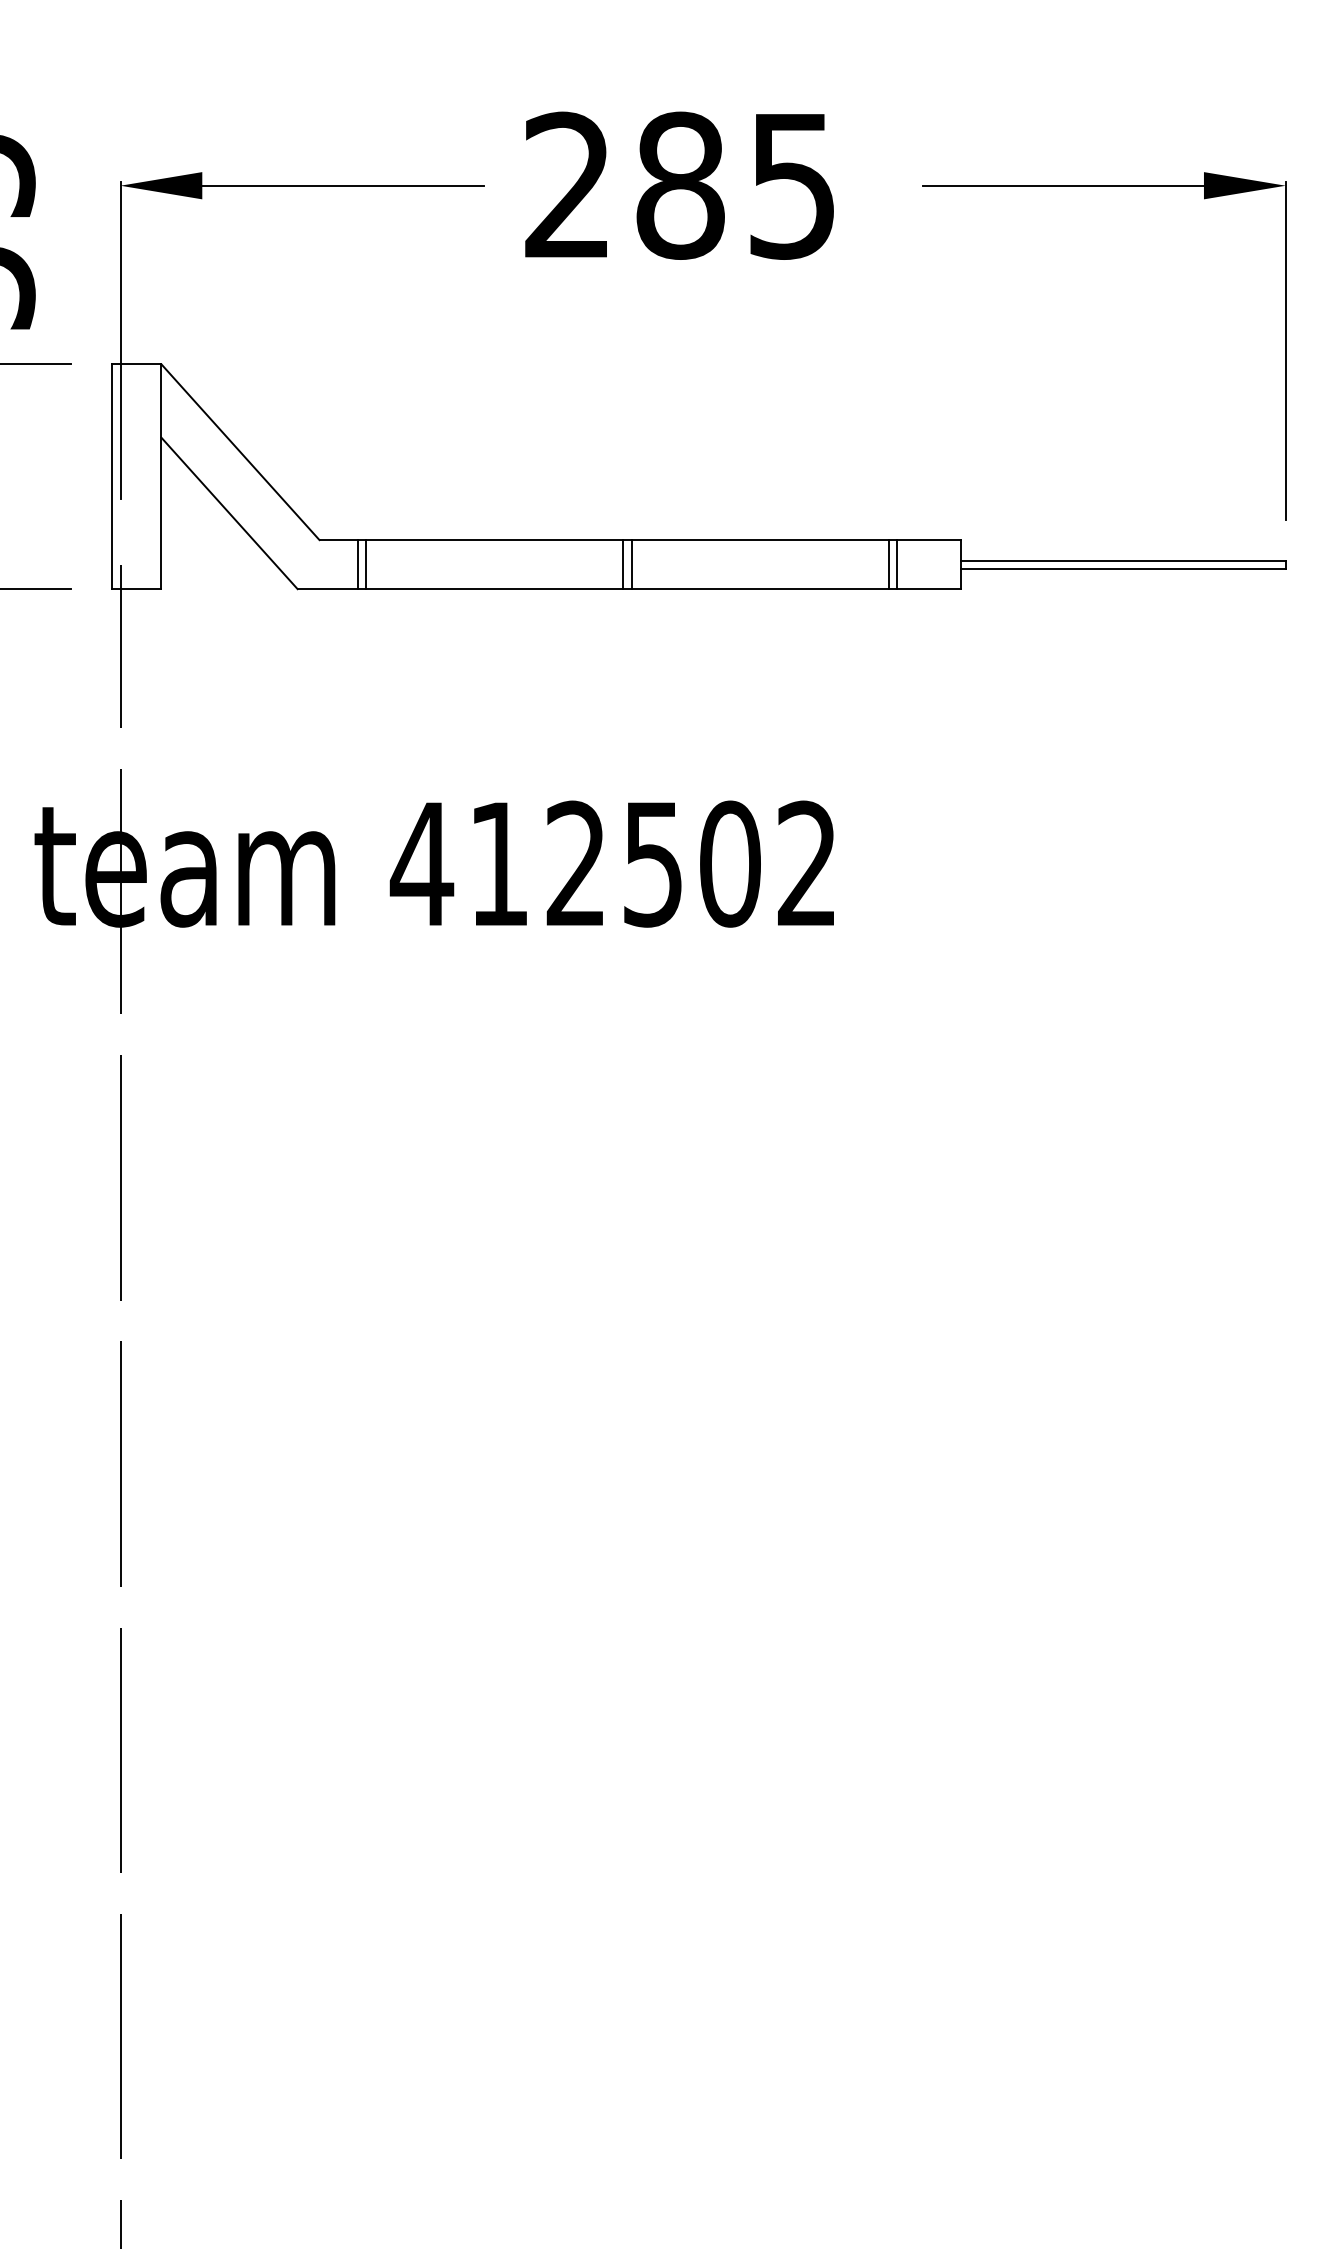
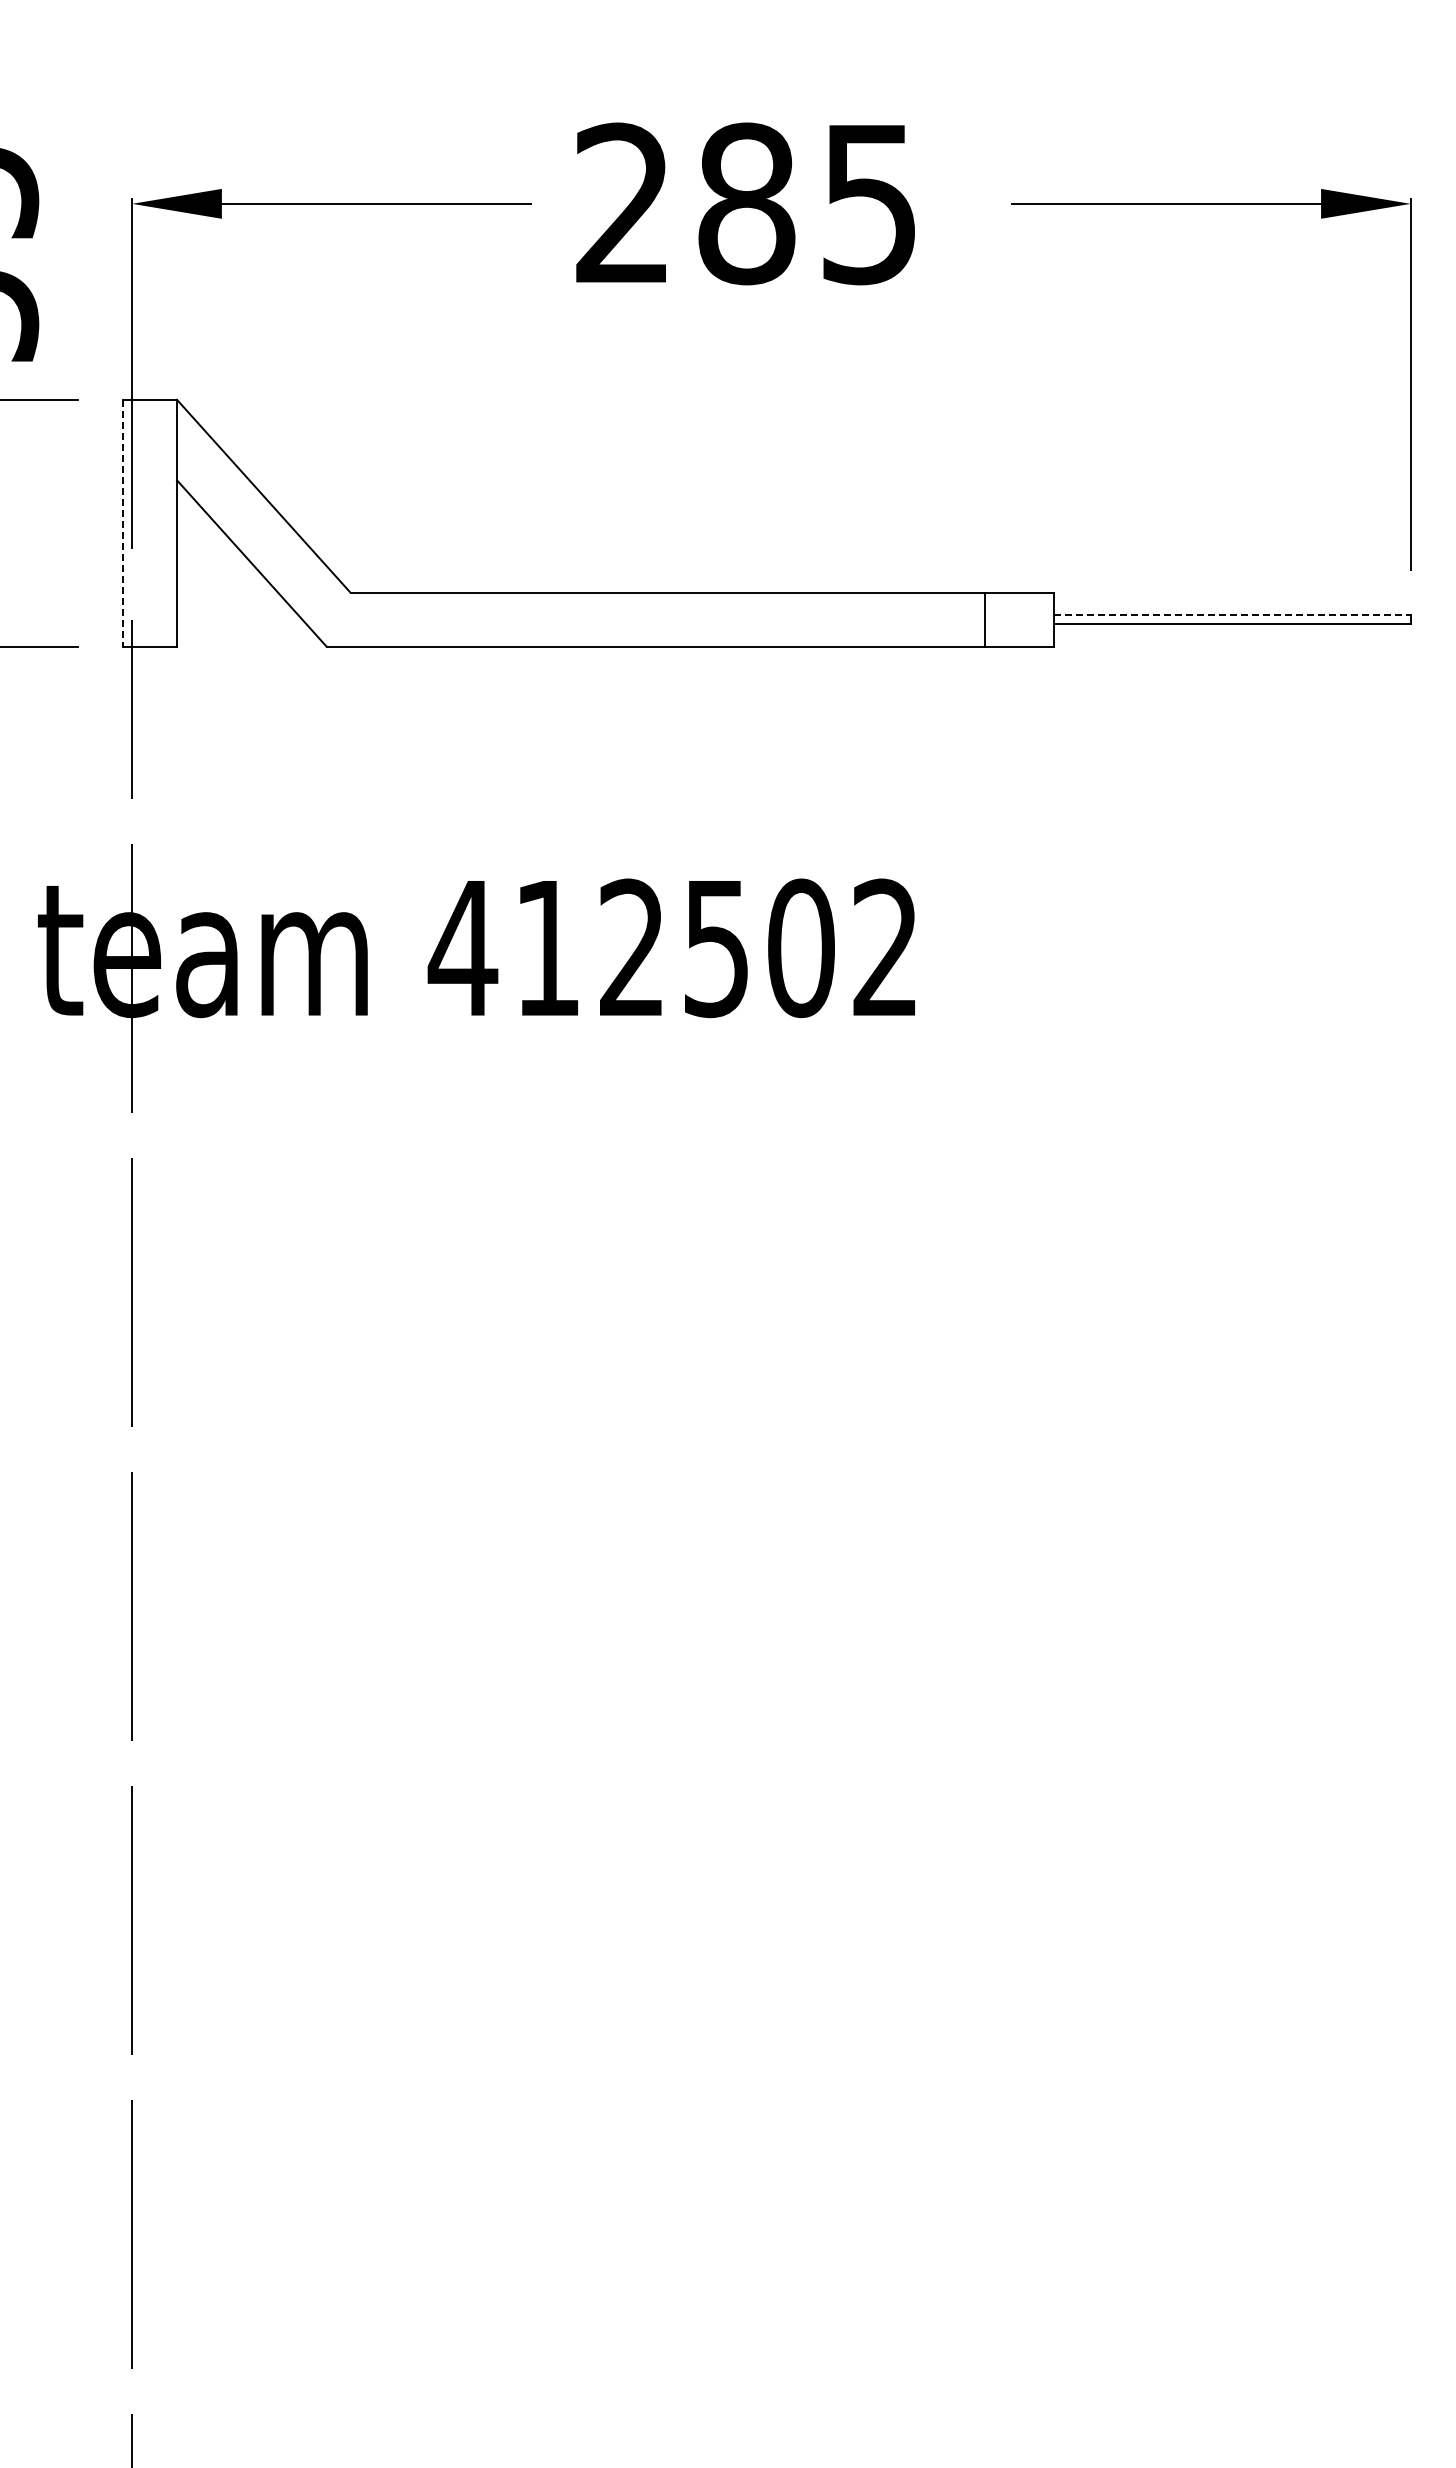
line: (112, 477) -> (123, 523), solid -> dashed
line: (1124, 560) -> (1233, 615), solid -> dashed
line: (357, 564) -> (392, 619), removed
line: (365, 564) -> (401, 619), removed
line: (622, 564) -> (683, 619), removed
line: (631, 564) -> (692, 619), removed
line: (889, 564) -> (975, 619), removed

